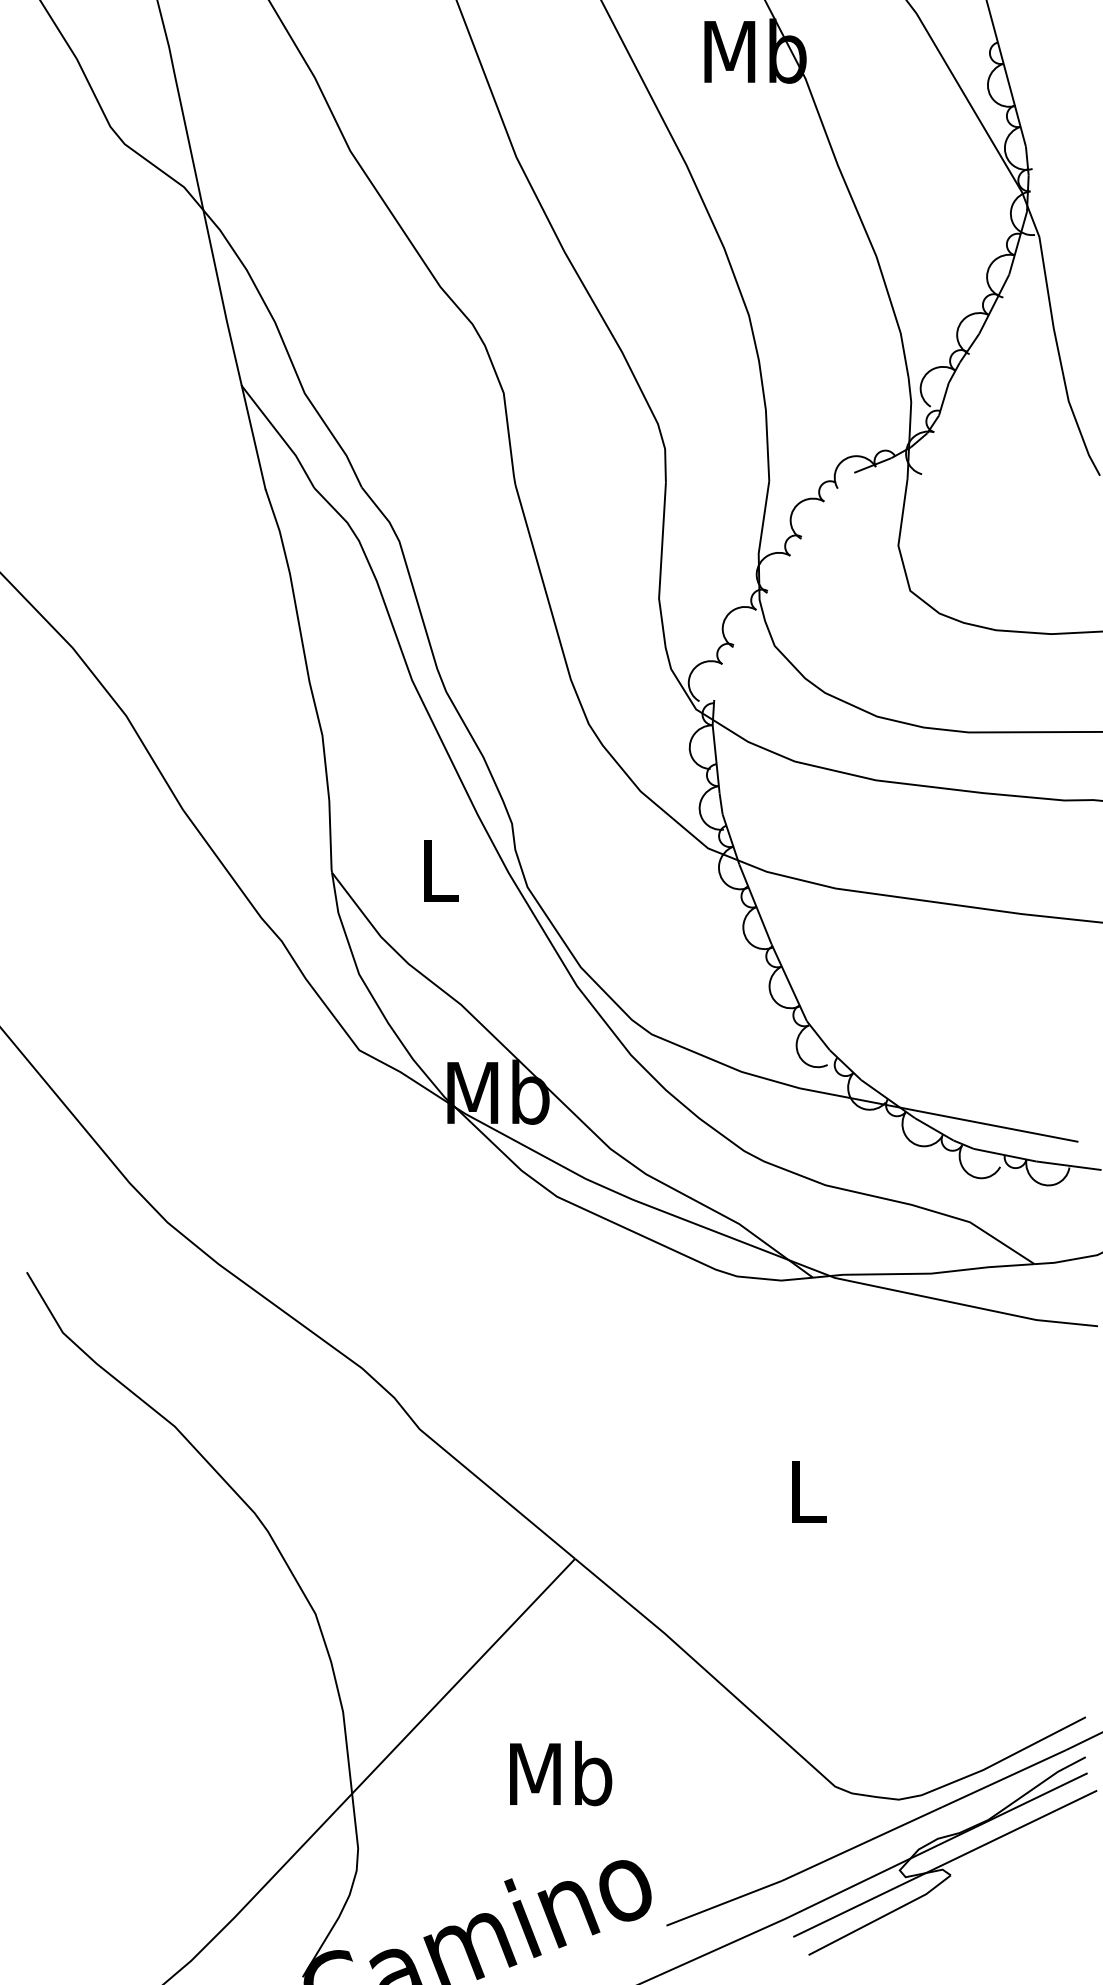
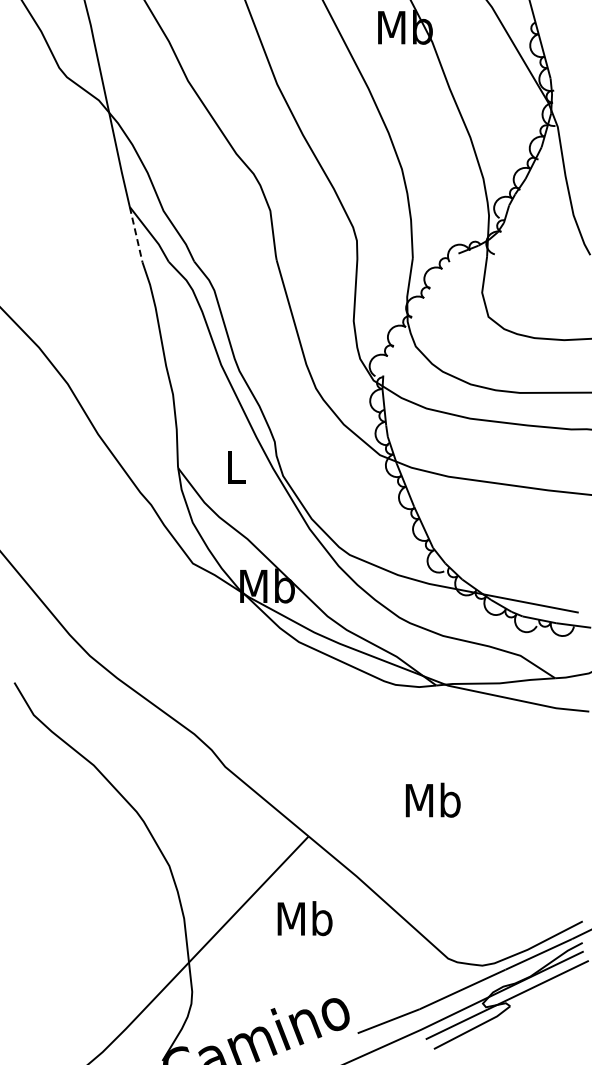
line: (254, 439) -> (136, 235), solid -> dashed
text: (805, 1490) -> (432, 799), L -> Mb
text: (559, 1773) -> (304, 918), moved

